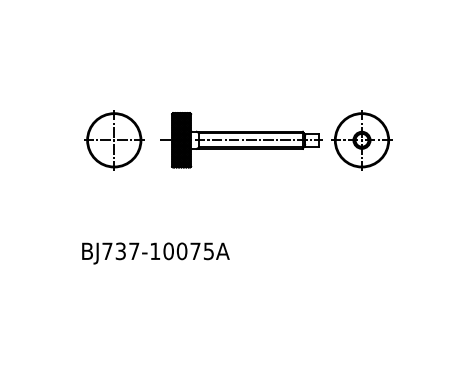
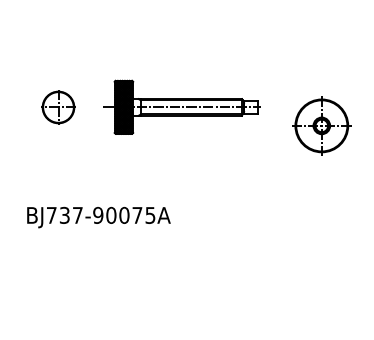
part: (114, 140) -> (58, 107), size x0.6
part: (361, 140) -> (321, 126), moved
text: (155, 251) -> (98, 215), BJ737-10075A -> BJ737-90075A

